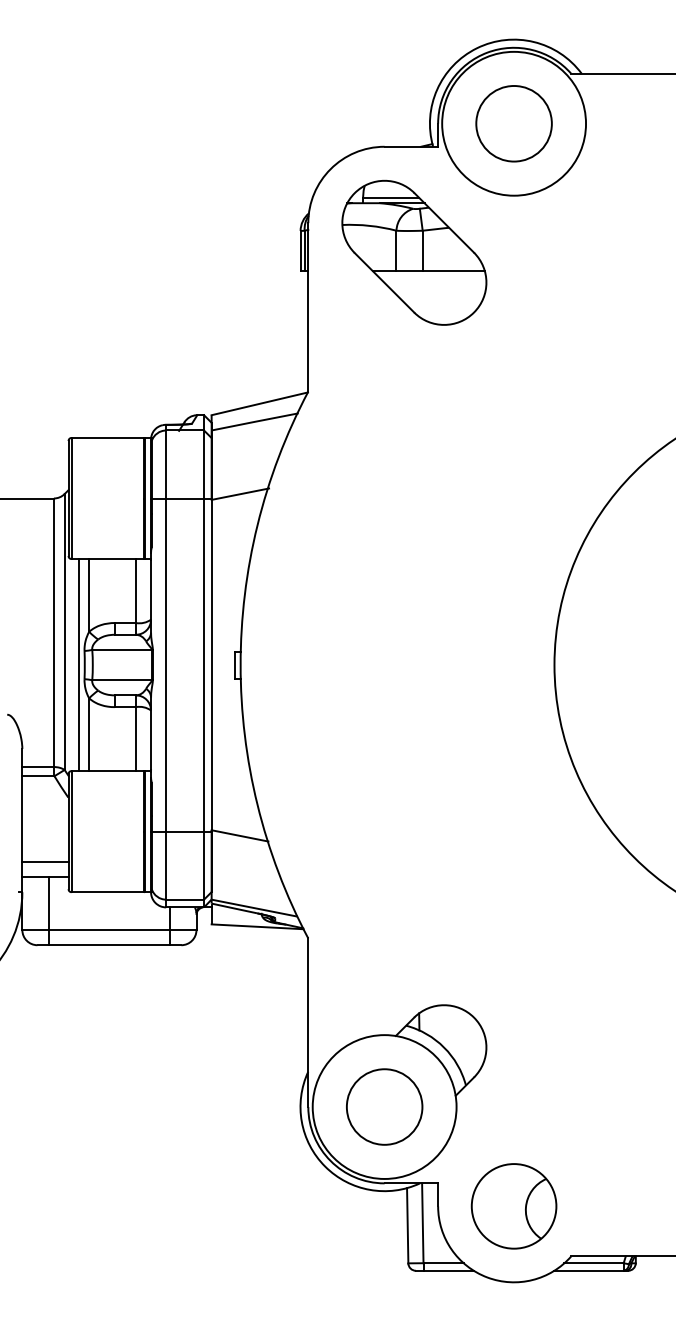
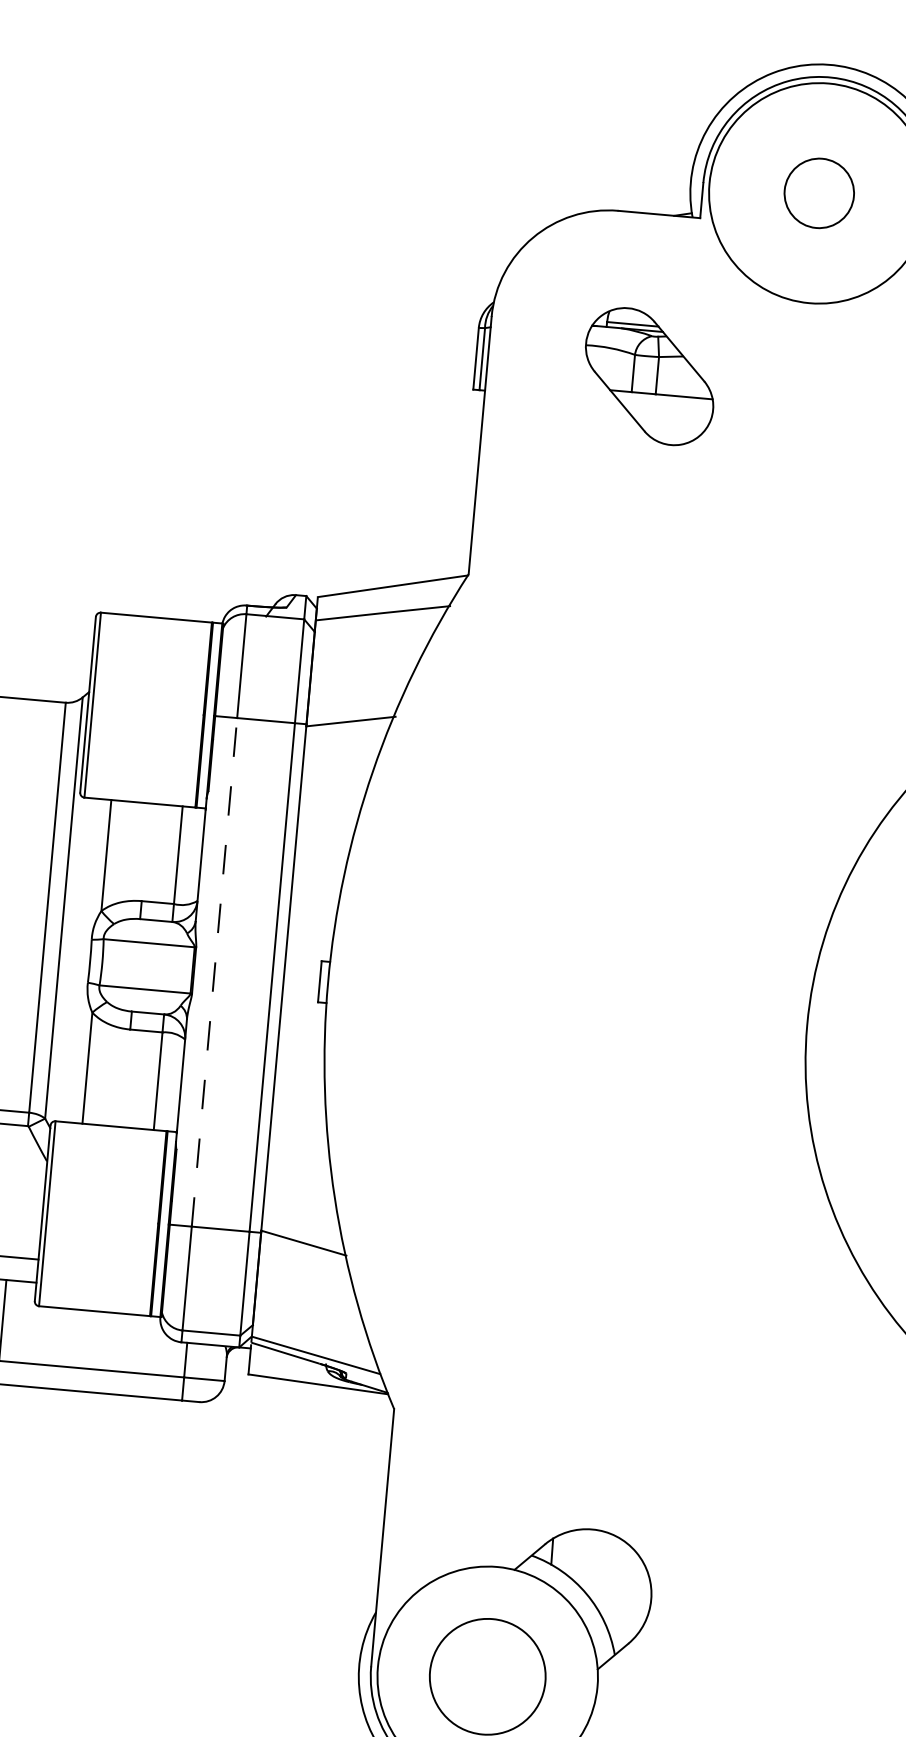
circle: (513, 123) -> (818, 192), size x0.6
part: (414, 252) -> (649, 376), size x0.6
line: (78, 665) -> (80, 961), removed
line: (166, 665) -> (214, 973), solid -> dashed

